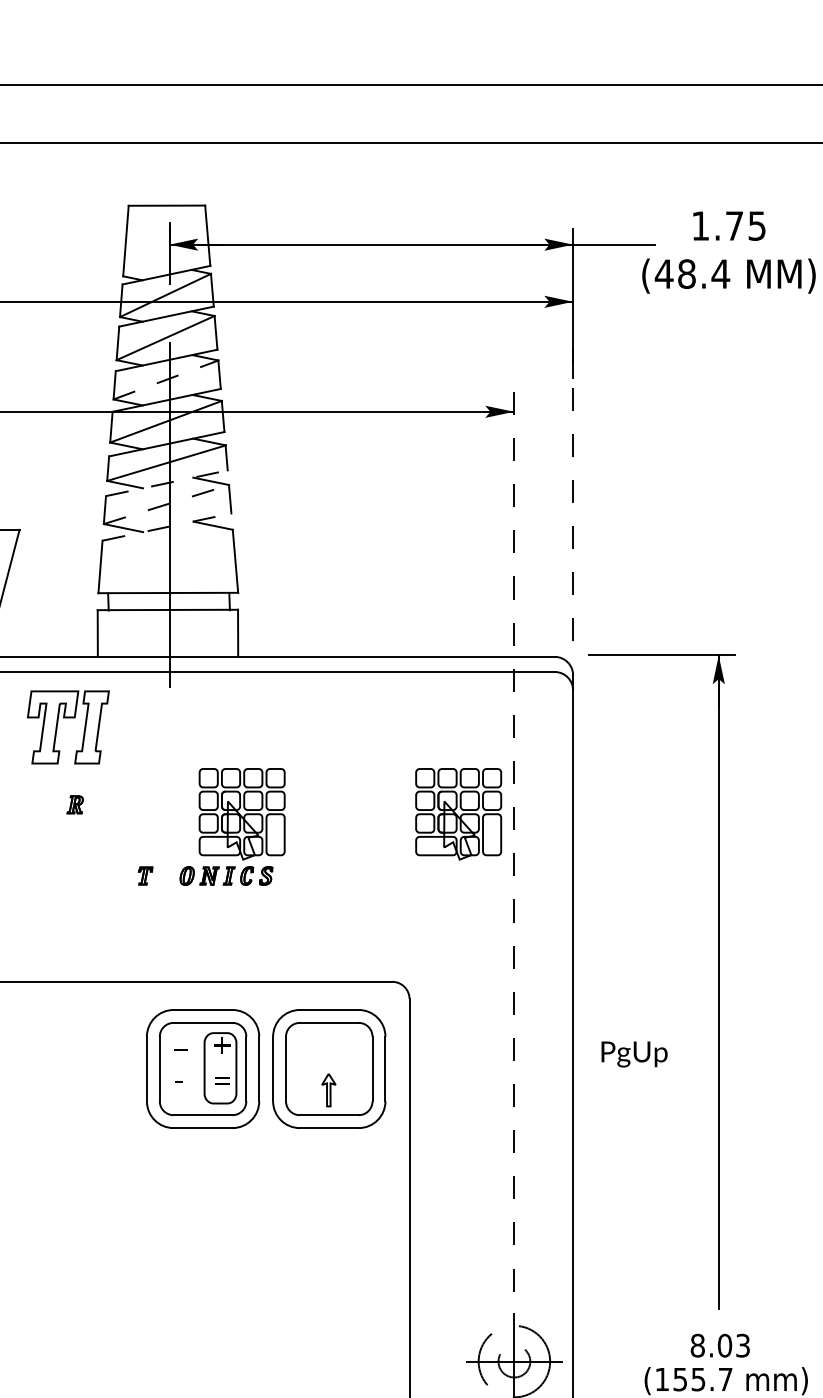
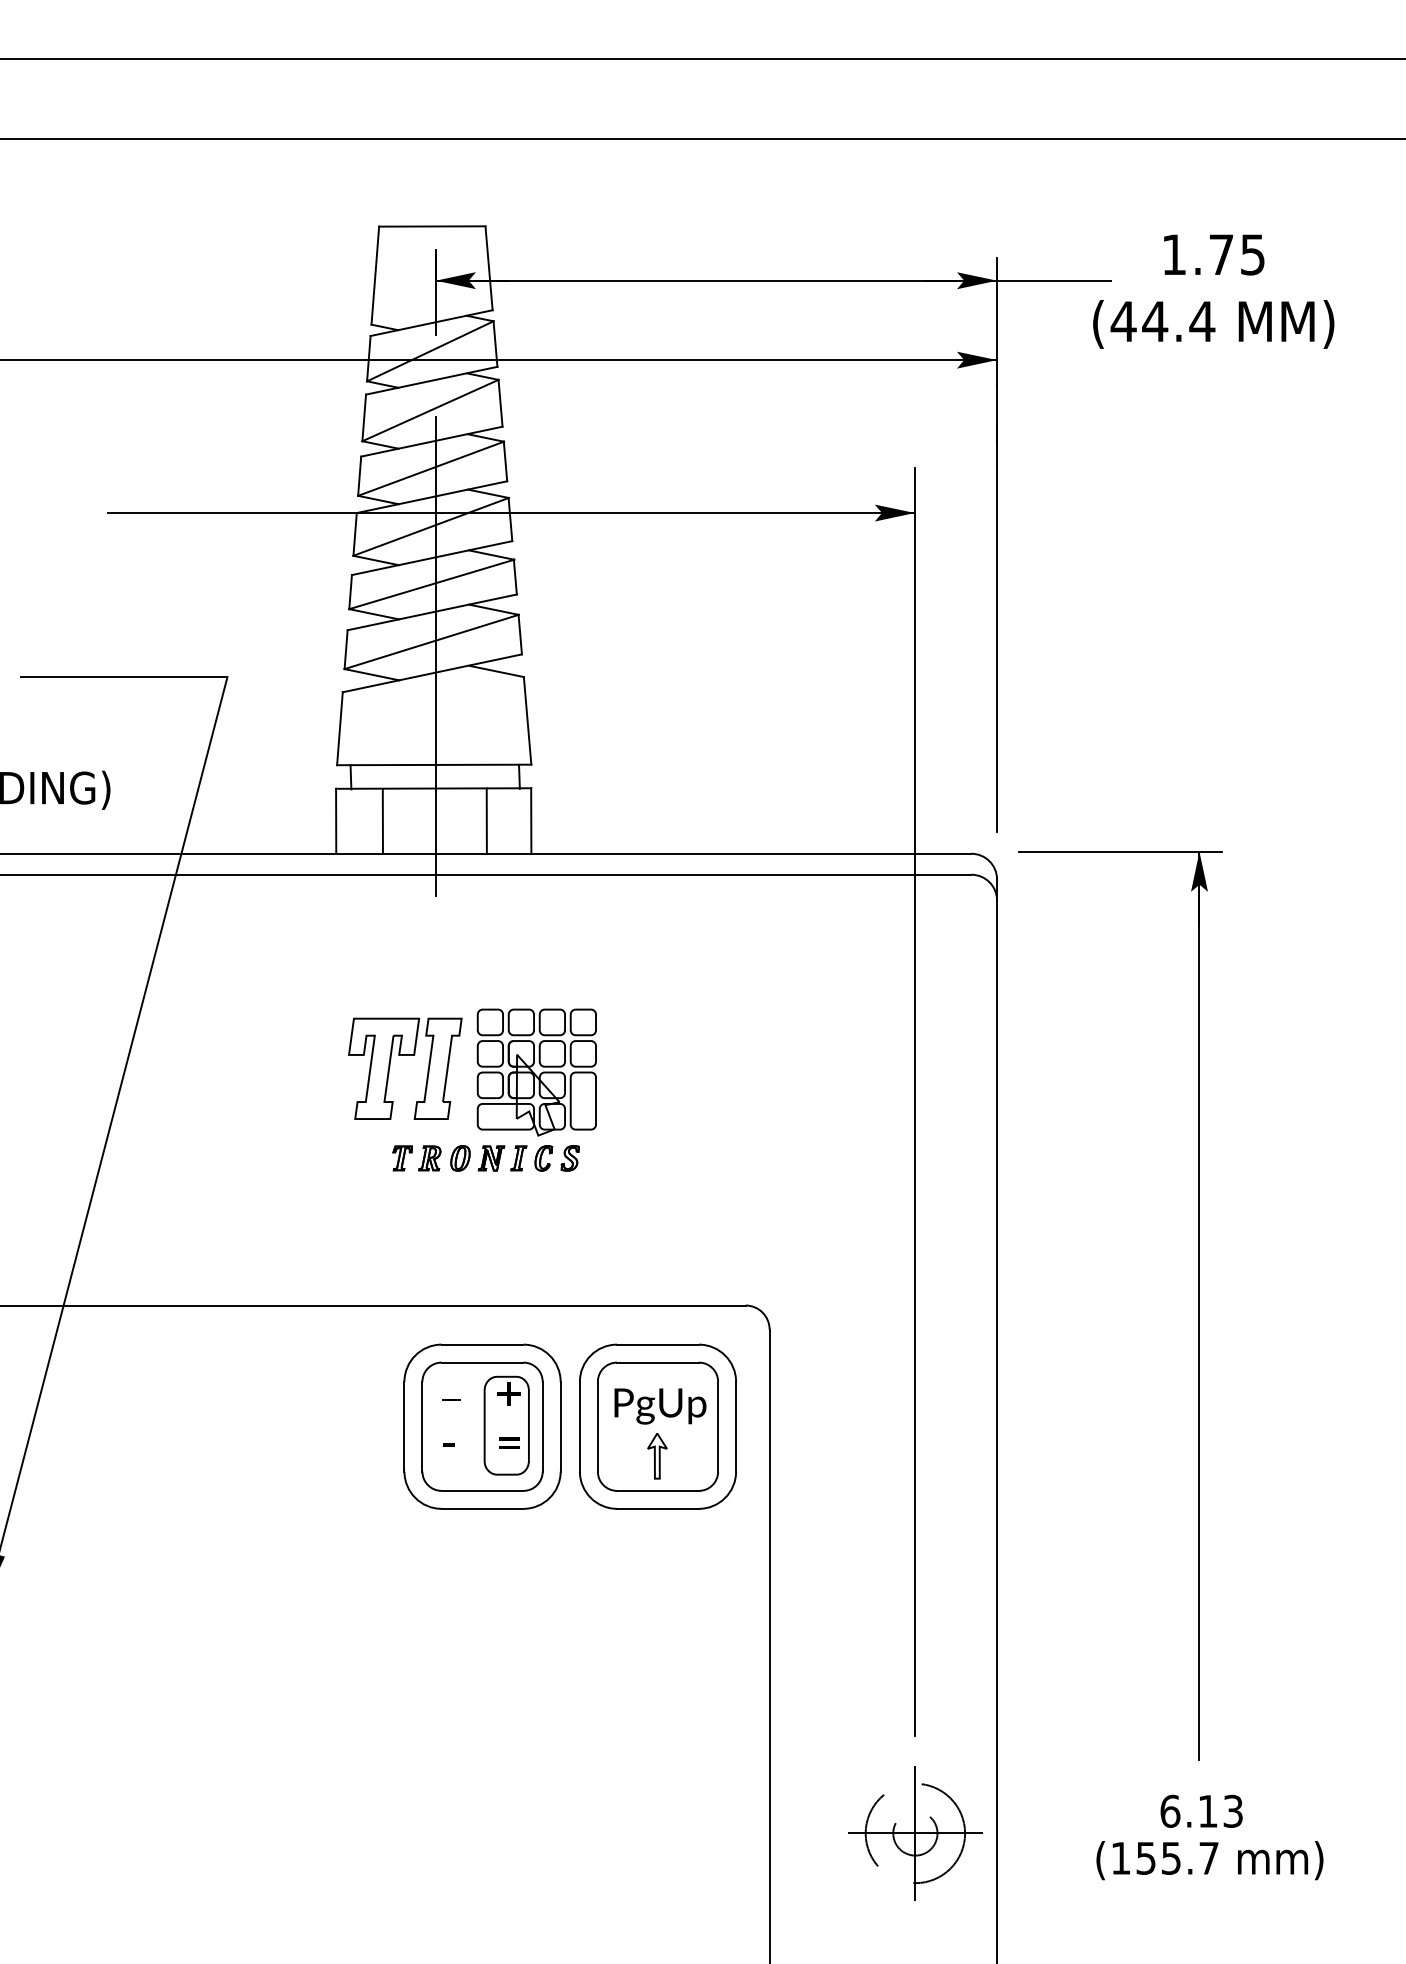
text: (687, 274) -> (1155, 321), (48.4 -> (44.4
line: (166, 379) -> (431, 468), dashed -> solid
line: (167, 483) -> (432, 612), dashed -> solid
line: (167, 504) -> (432, 641), dashed -> solid
line: (573, 509) -> (997, 648), dashed -> solid
line: (167, 527) -> (432, 673), dashed -> solid
line: (131, 632) -> (382, 820), added
line: (205, 632) -> (486, 820), added
part: (68, 717) -> (405, 1055), moved
part: (75, 804) -> (429, 1158), moved
part: (458, 814) -> (837, 1072), removed
line: (514, 835) -> (915, 1101), dashed -> solid
text: (634, 1054) -> (660, 1406), moved
text: (711, 1345) -> (1189, 1810), 8.03 -> 6.13

